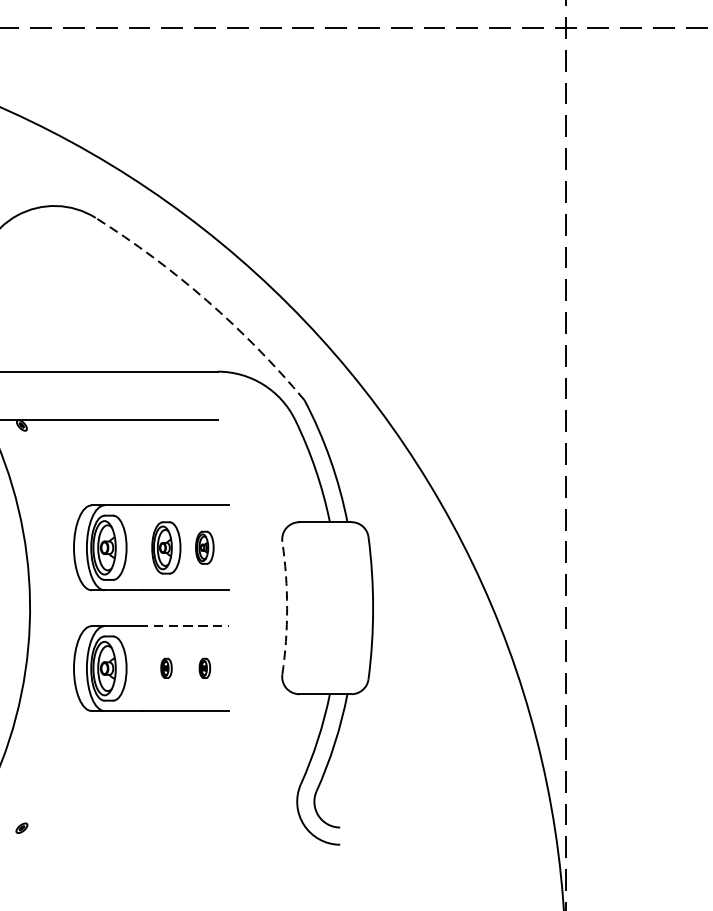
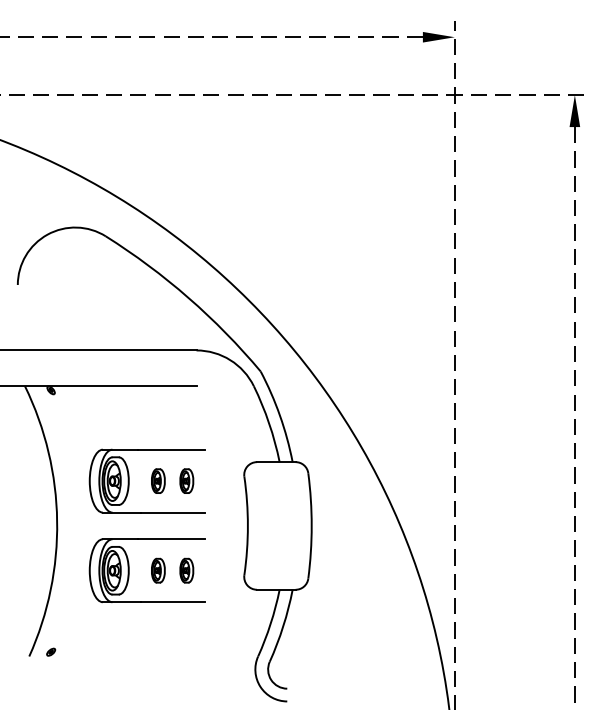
arc: (207, 300) -> (188, 297), dashed -> solid
part: (166, 546) -> (158, 480), size x0.62
arc: (286, 607) -> (247, 525), dashed -> solid
line: (184, 626) -> (171, 539), dashed -> solid
part: (166, 668) -> (158, 570), size x1.67
part: (204, 668) -> (186, 570), size x1.67
part: (22, 827) -> (51, 651), moved

